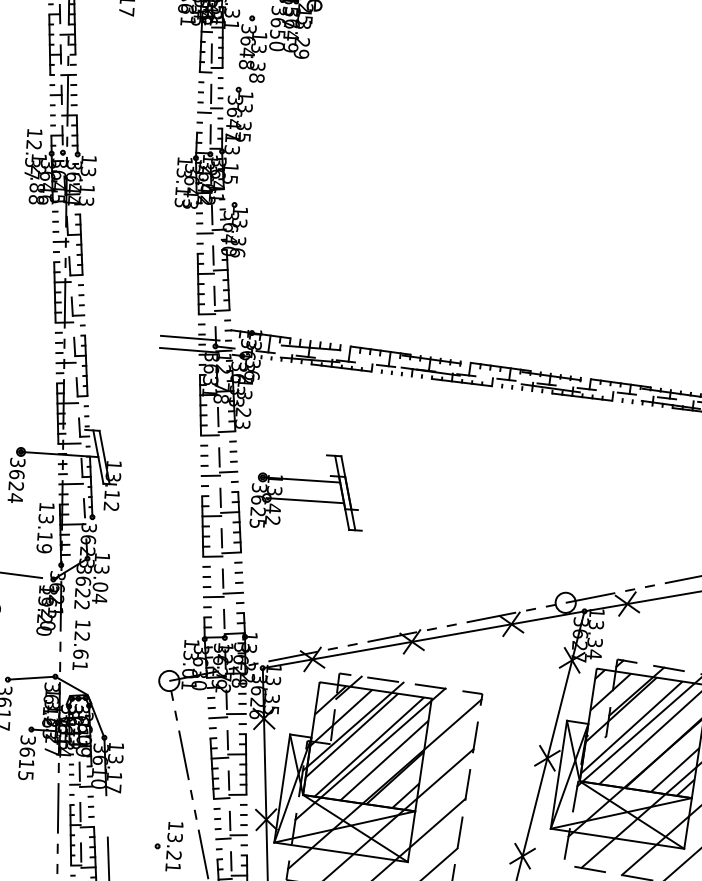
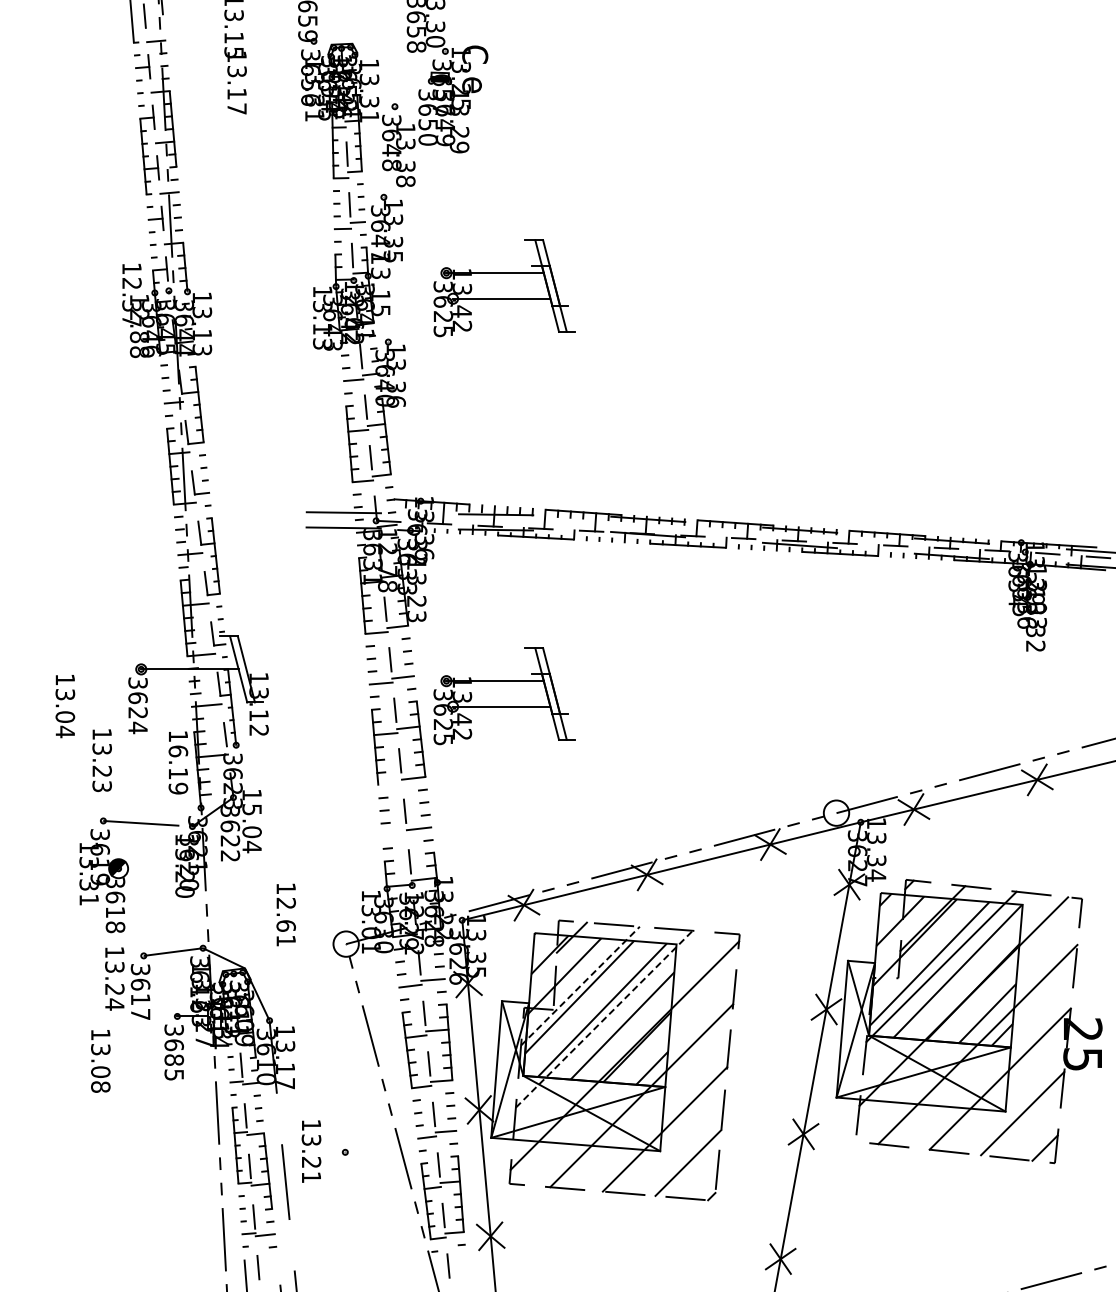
part: (329, 176) -> (504, 298), added
text: (46, 519) -> (178, 751), 13.19 -> 16.19
line: (212, 556) -> (390, 784), removed
text: (102, 569) -> (252, 809), 13.04 -> 15.04
line: (213, 597) -> (394, 835), removed
text: (80, 645) -> (285, 914), moved
line: (353, 727) -> (580, 986), solid -> dashed
line: (370, 753) -> (604, 1018), solid -> dashed
text: (26, 763) -> (174, 1059), 3615 -> 3685
text: (174, 846) -> (311, 1151), moved

